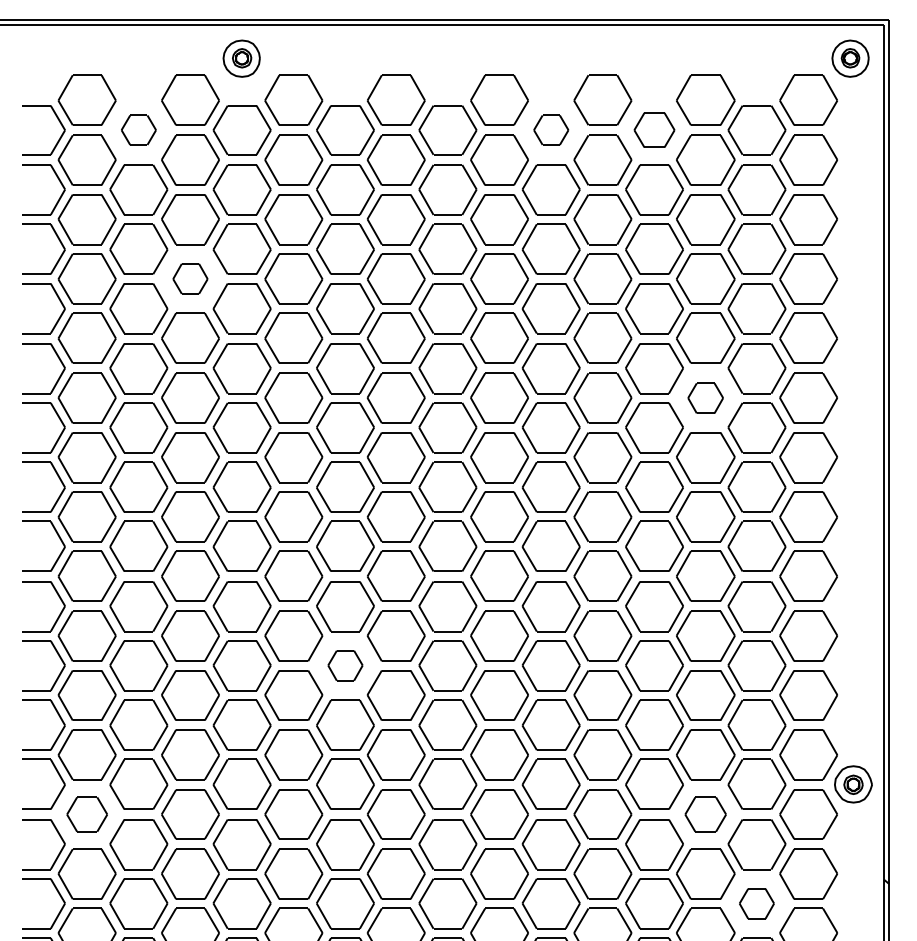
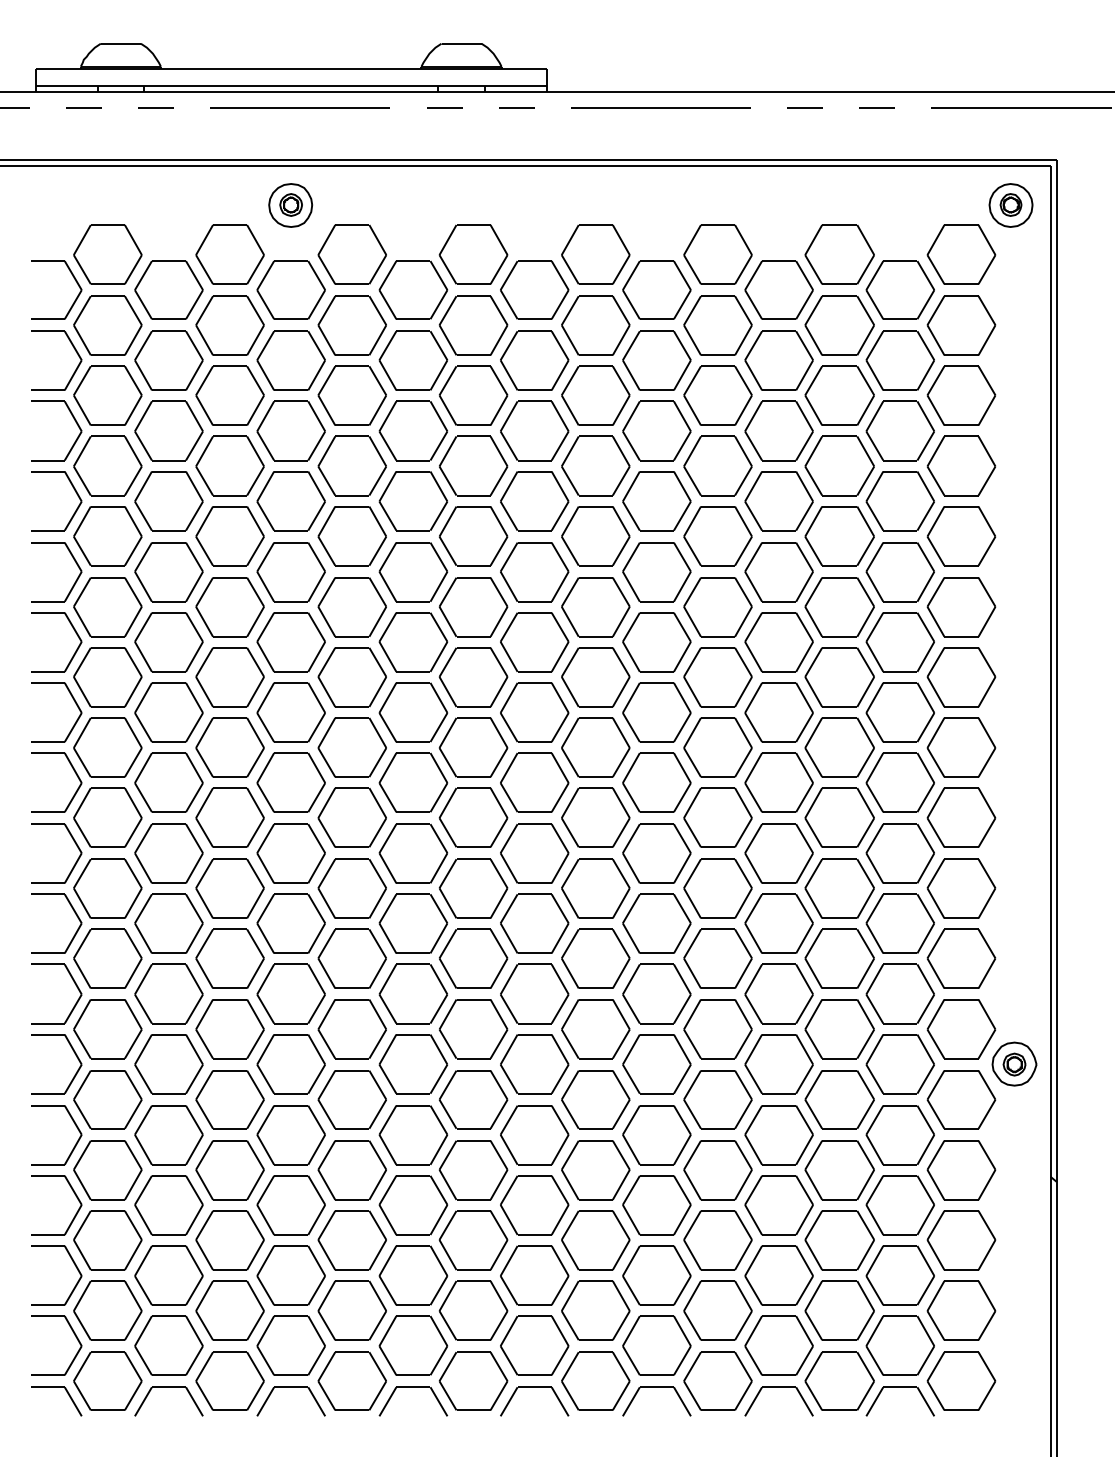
part: (138, 129) -> (168, 289), size x1.67
part: (550, 129) -> (656, 289), size x1.67
part: (654, 129) -> (778, 289), size x1.43
part: (189, 278) -> (229, 465), size x1.67
part: (705, 398) -> (839, 607), size x1.67
part: (345, 665) -> (413, 923), size x1.67
part: (86, 814) -> (107, 1099), size x1.43
part: (705, 814) -> (839, 1099), size x1.43
part: (756, 903) -> (899, 1205), size x1.67

